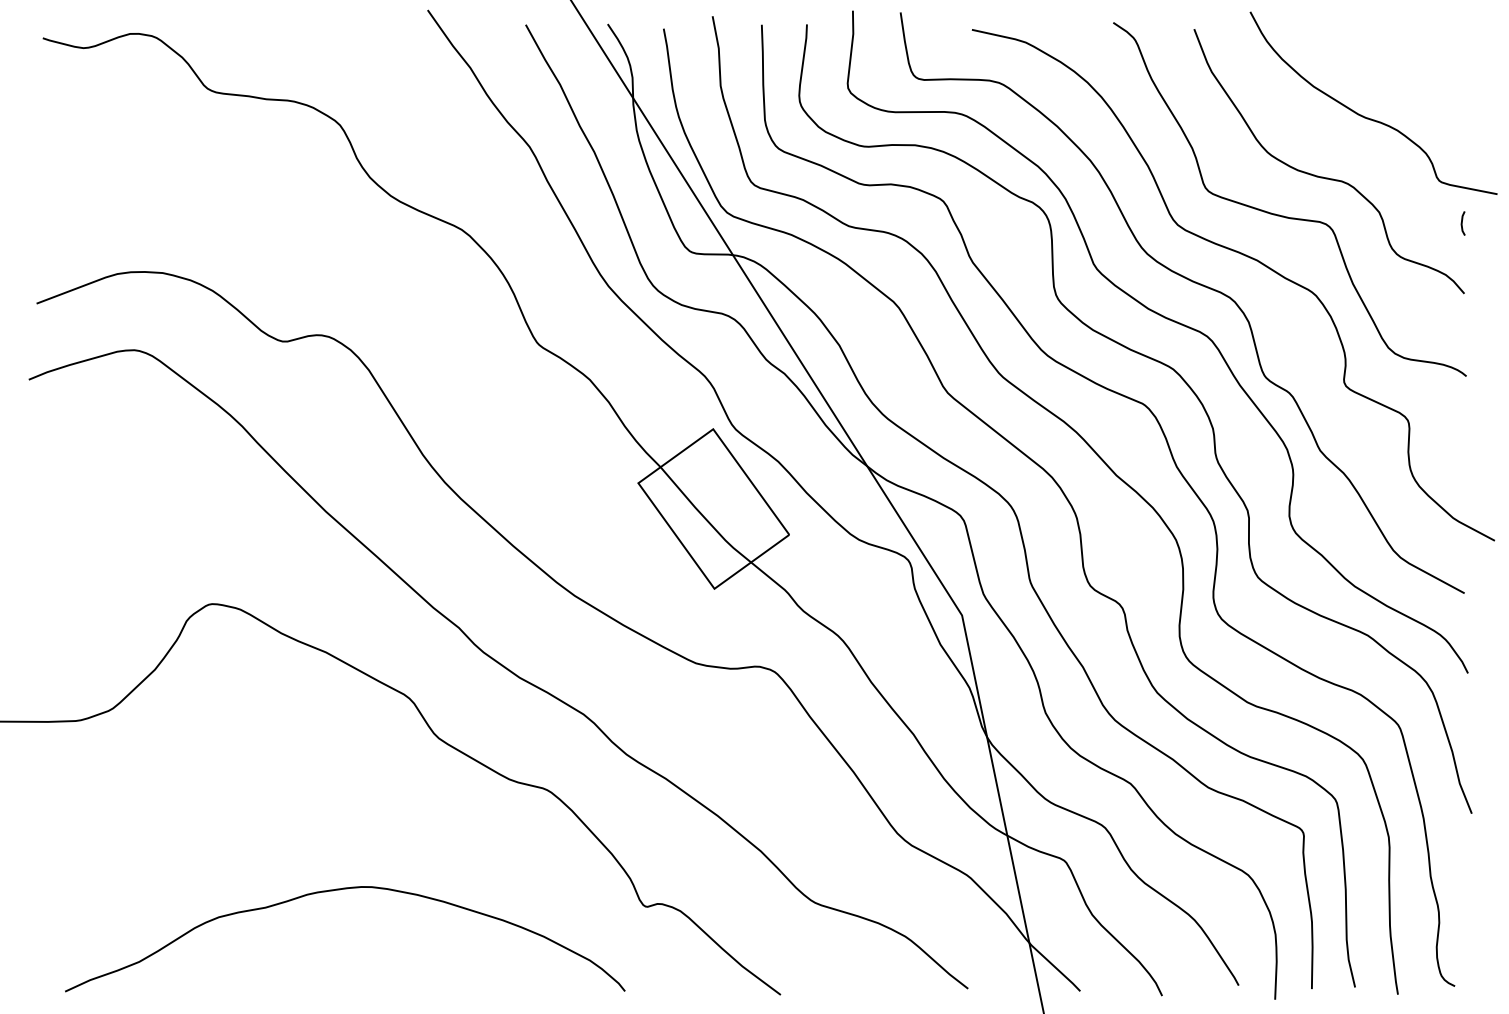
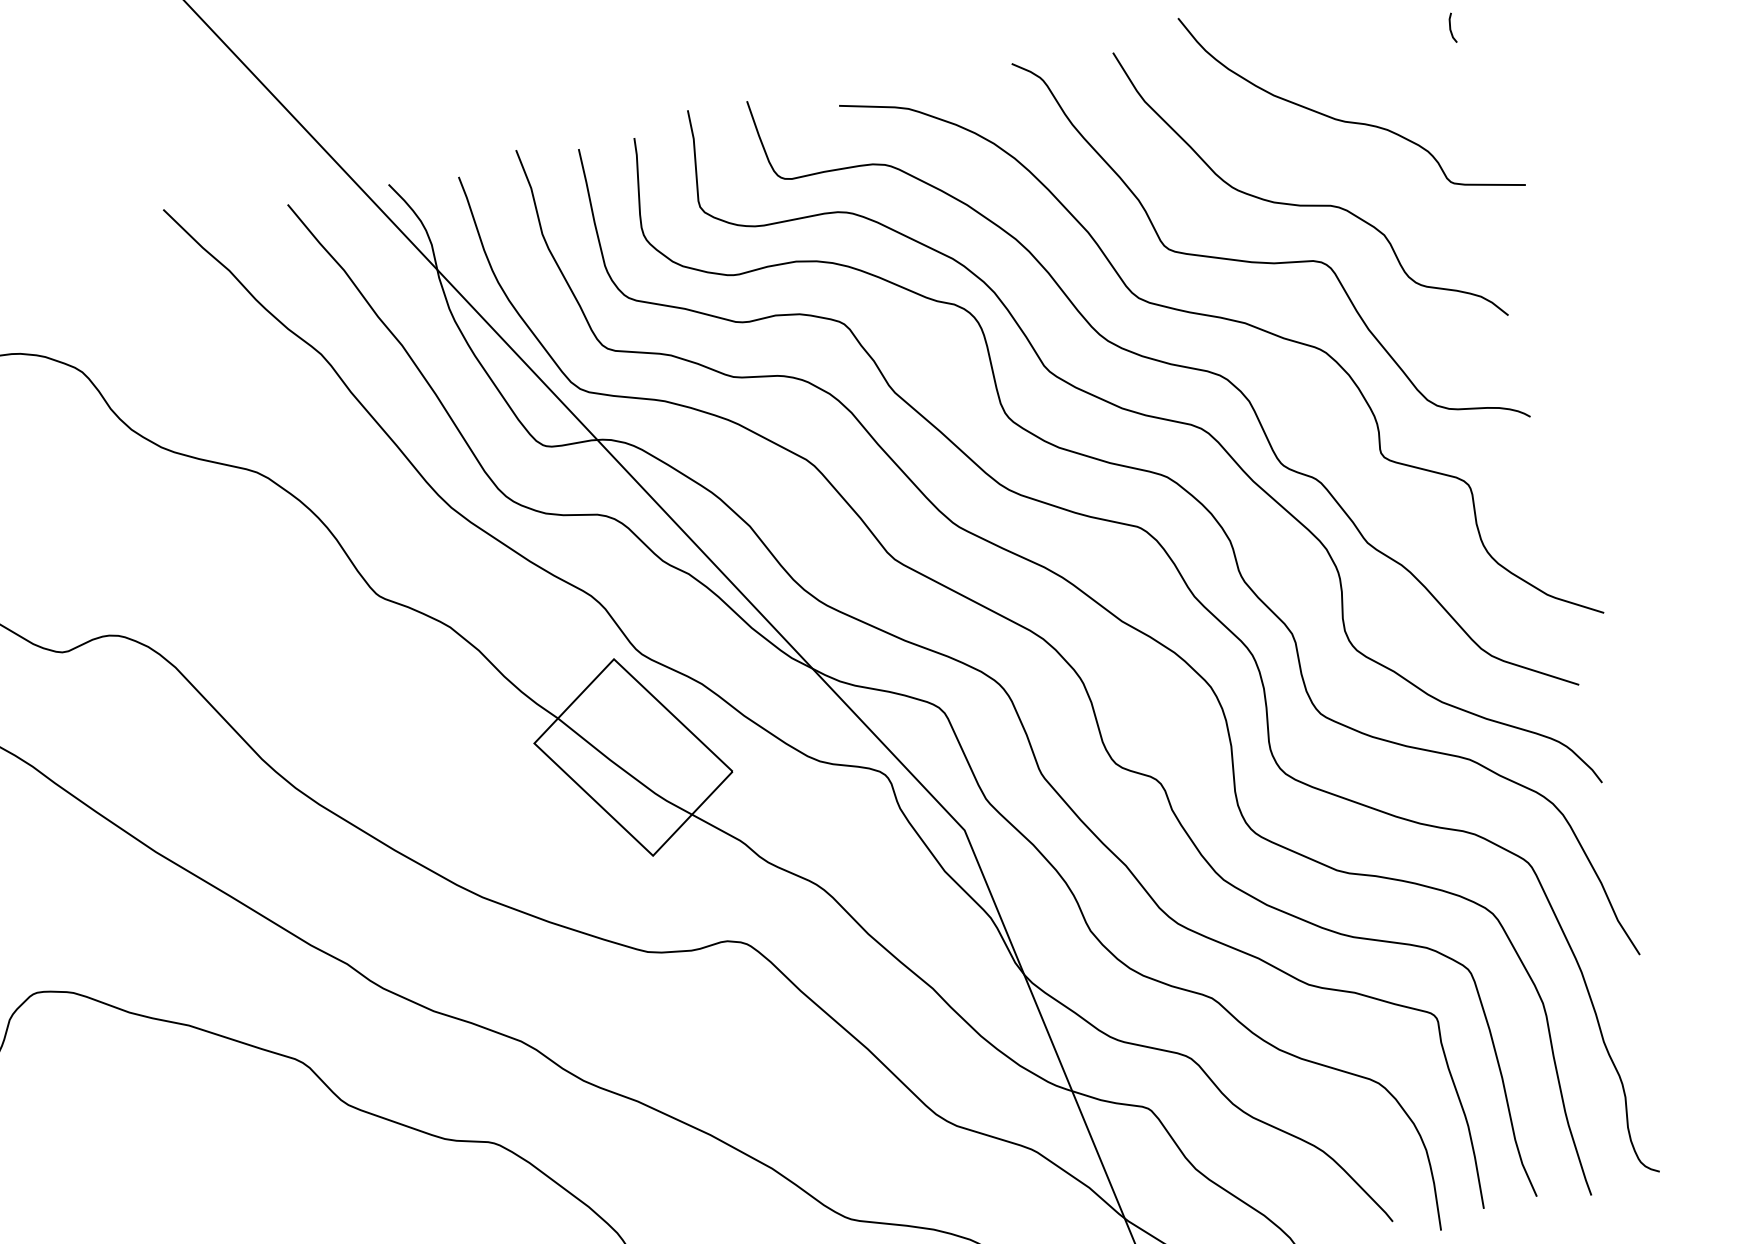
line: (1462, 223) -> (1451, 28), moved

